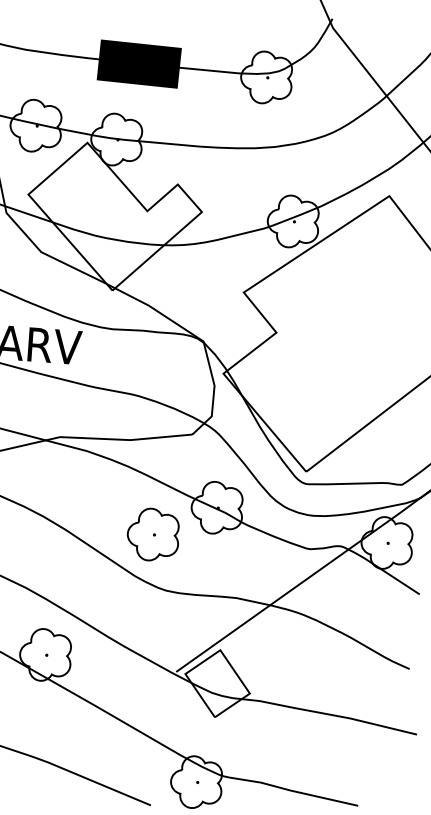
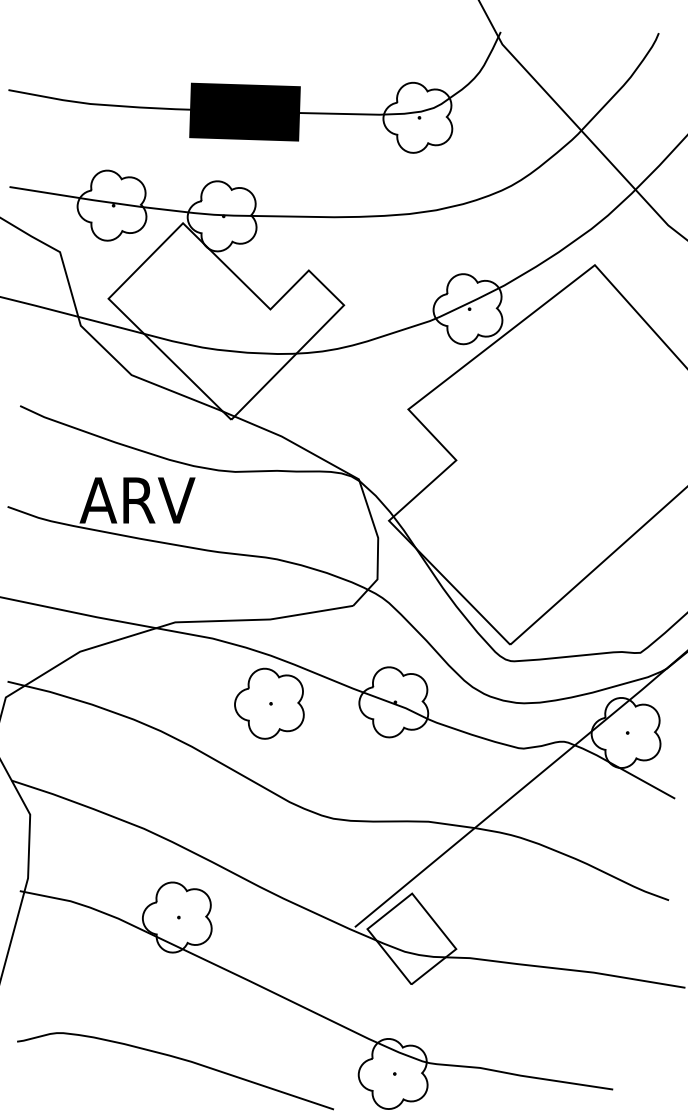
part: (153, 534) -> (269, 703), moved

